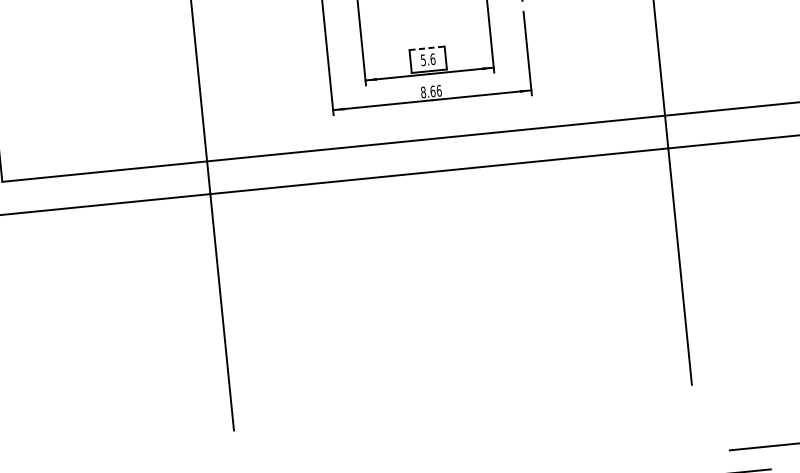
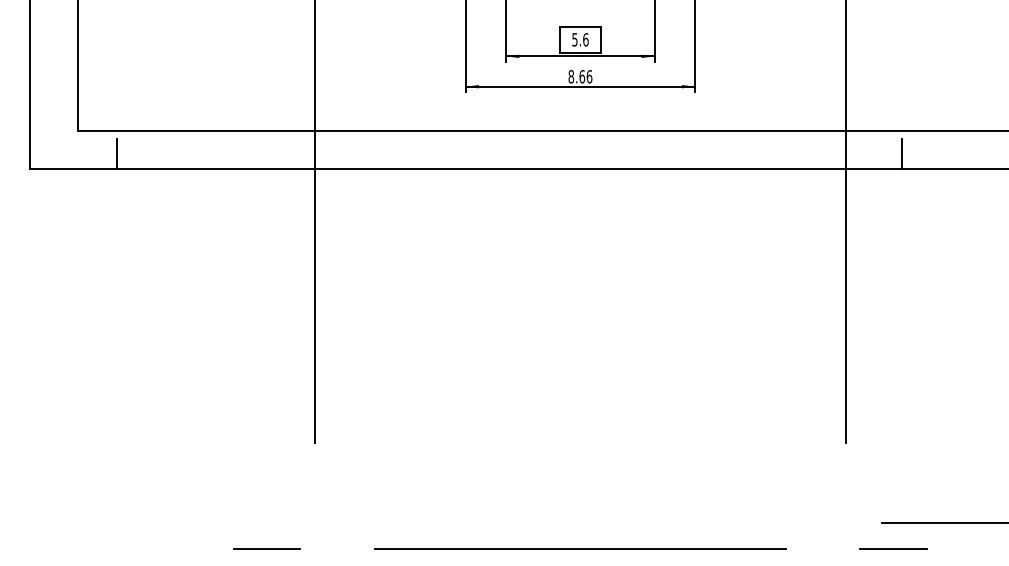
line: (427, 48) -> (580, 26), dashed -> solid
line: (715, 130) -> (902, 153), added
line: (38, 197) -> (117, 153), added

